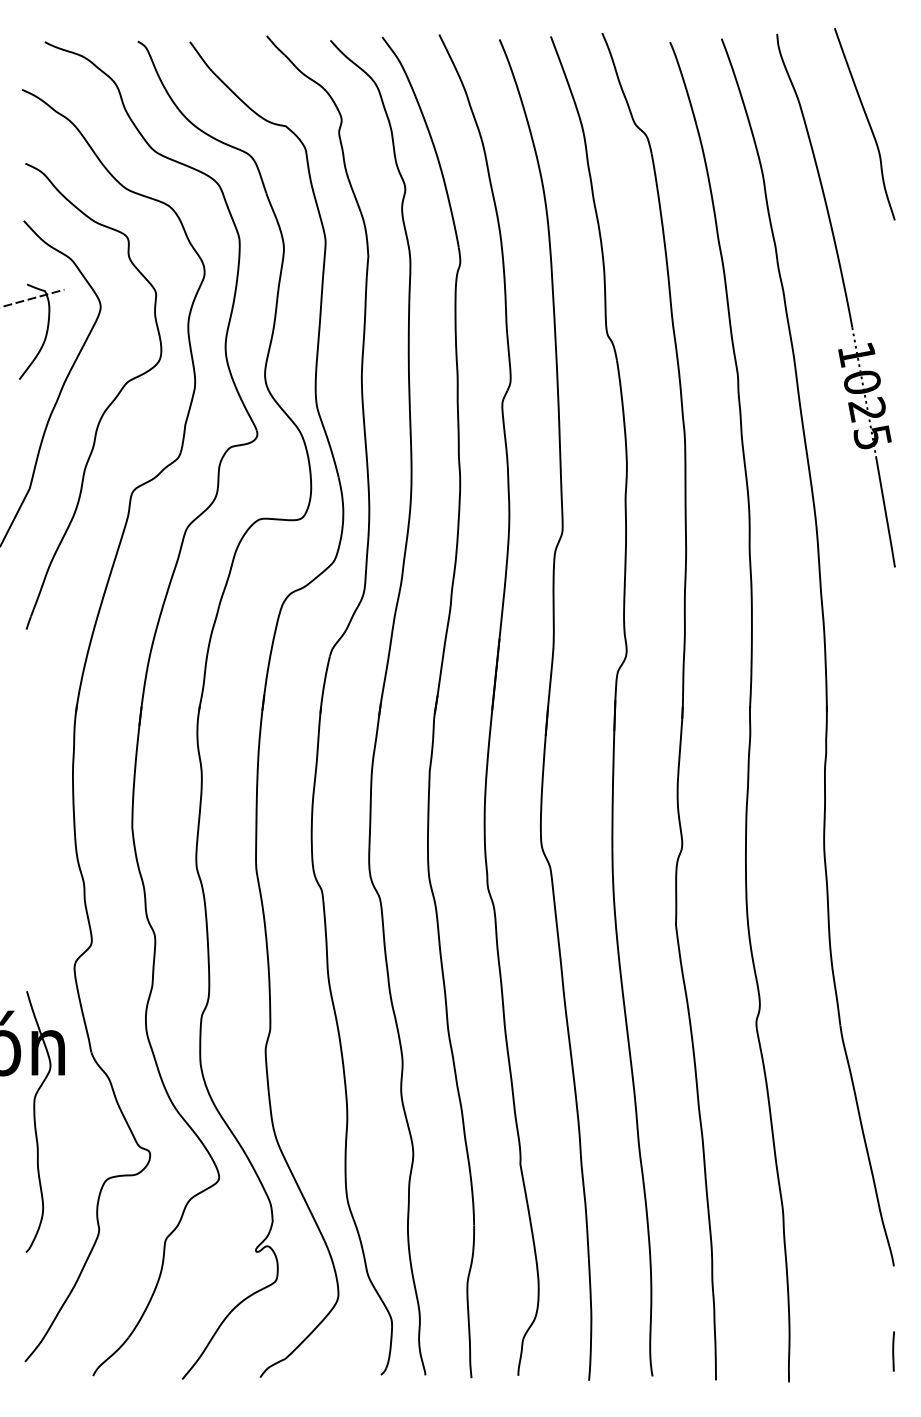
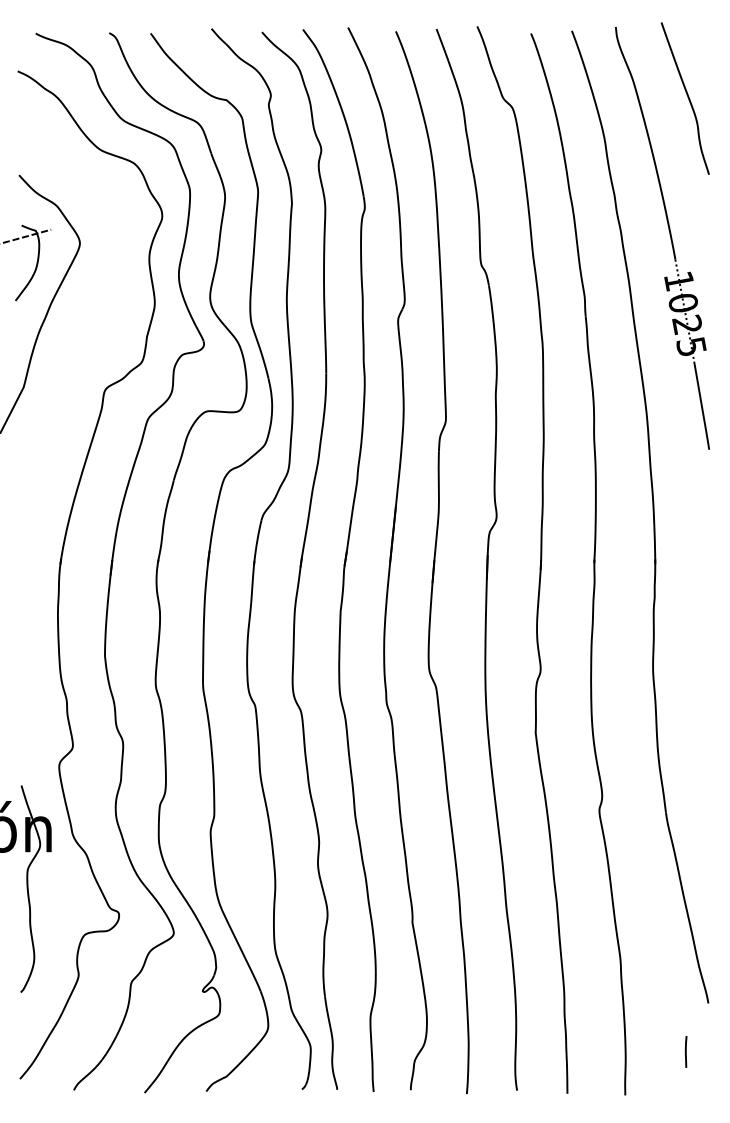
part: (106, 406) -> (84, 322), removed
line: (892, 1350) -> (685, 1051), moved

